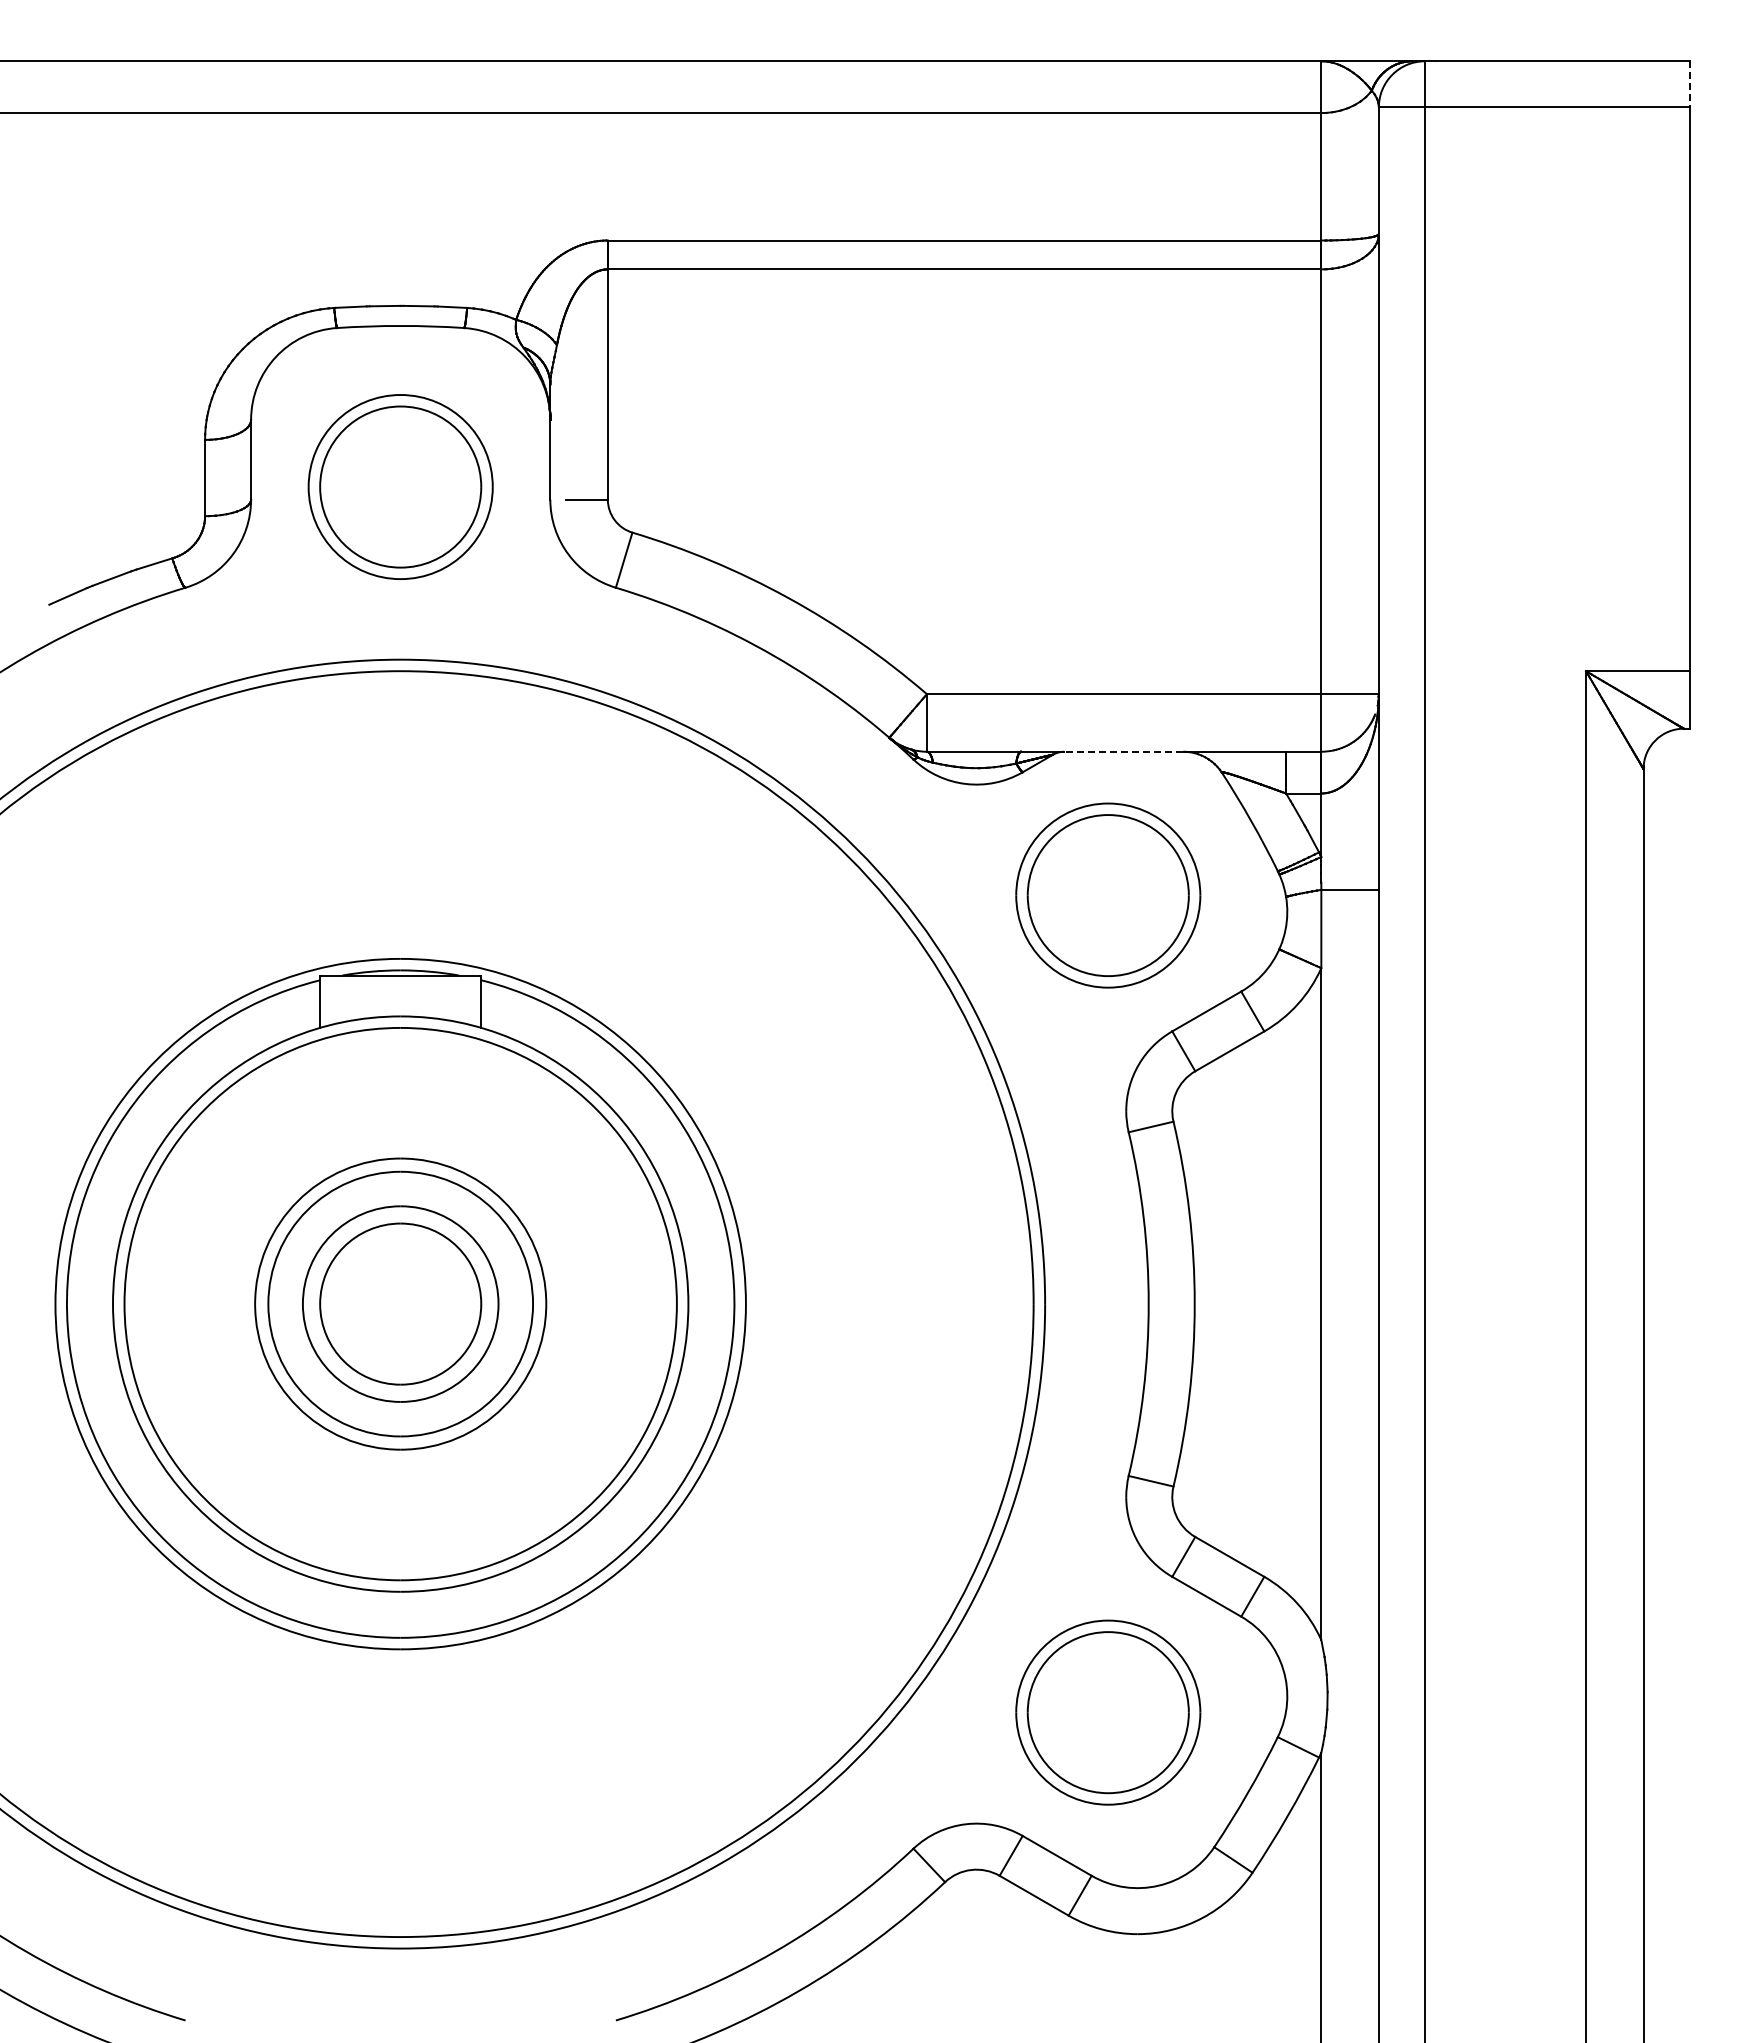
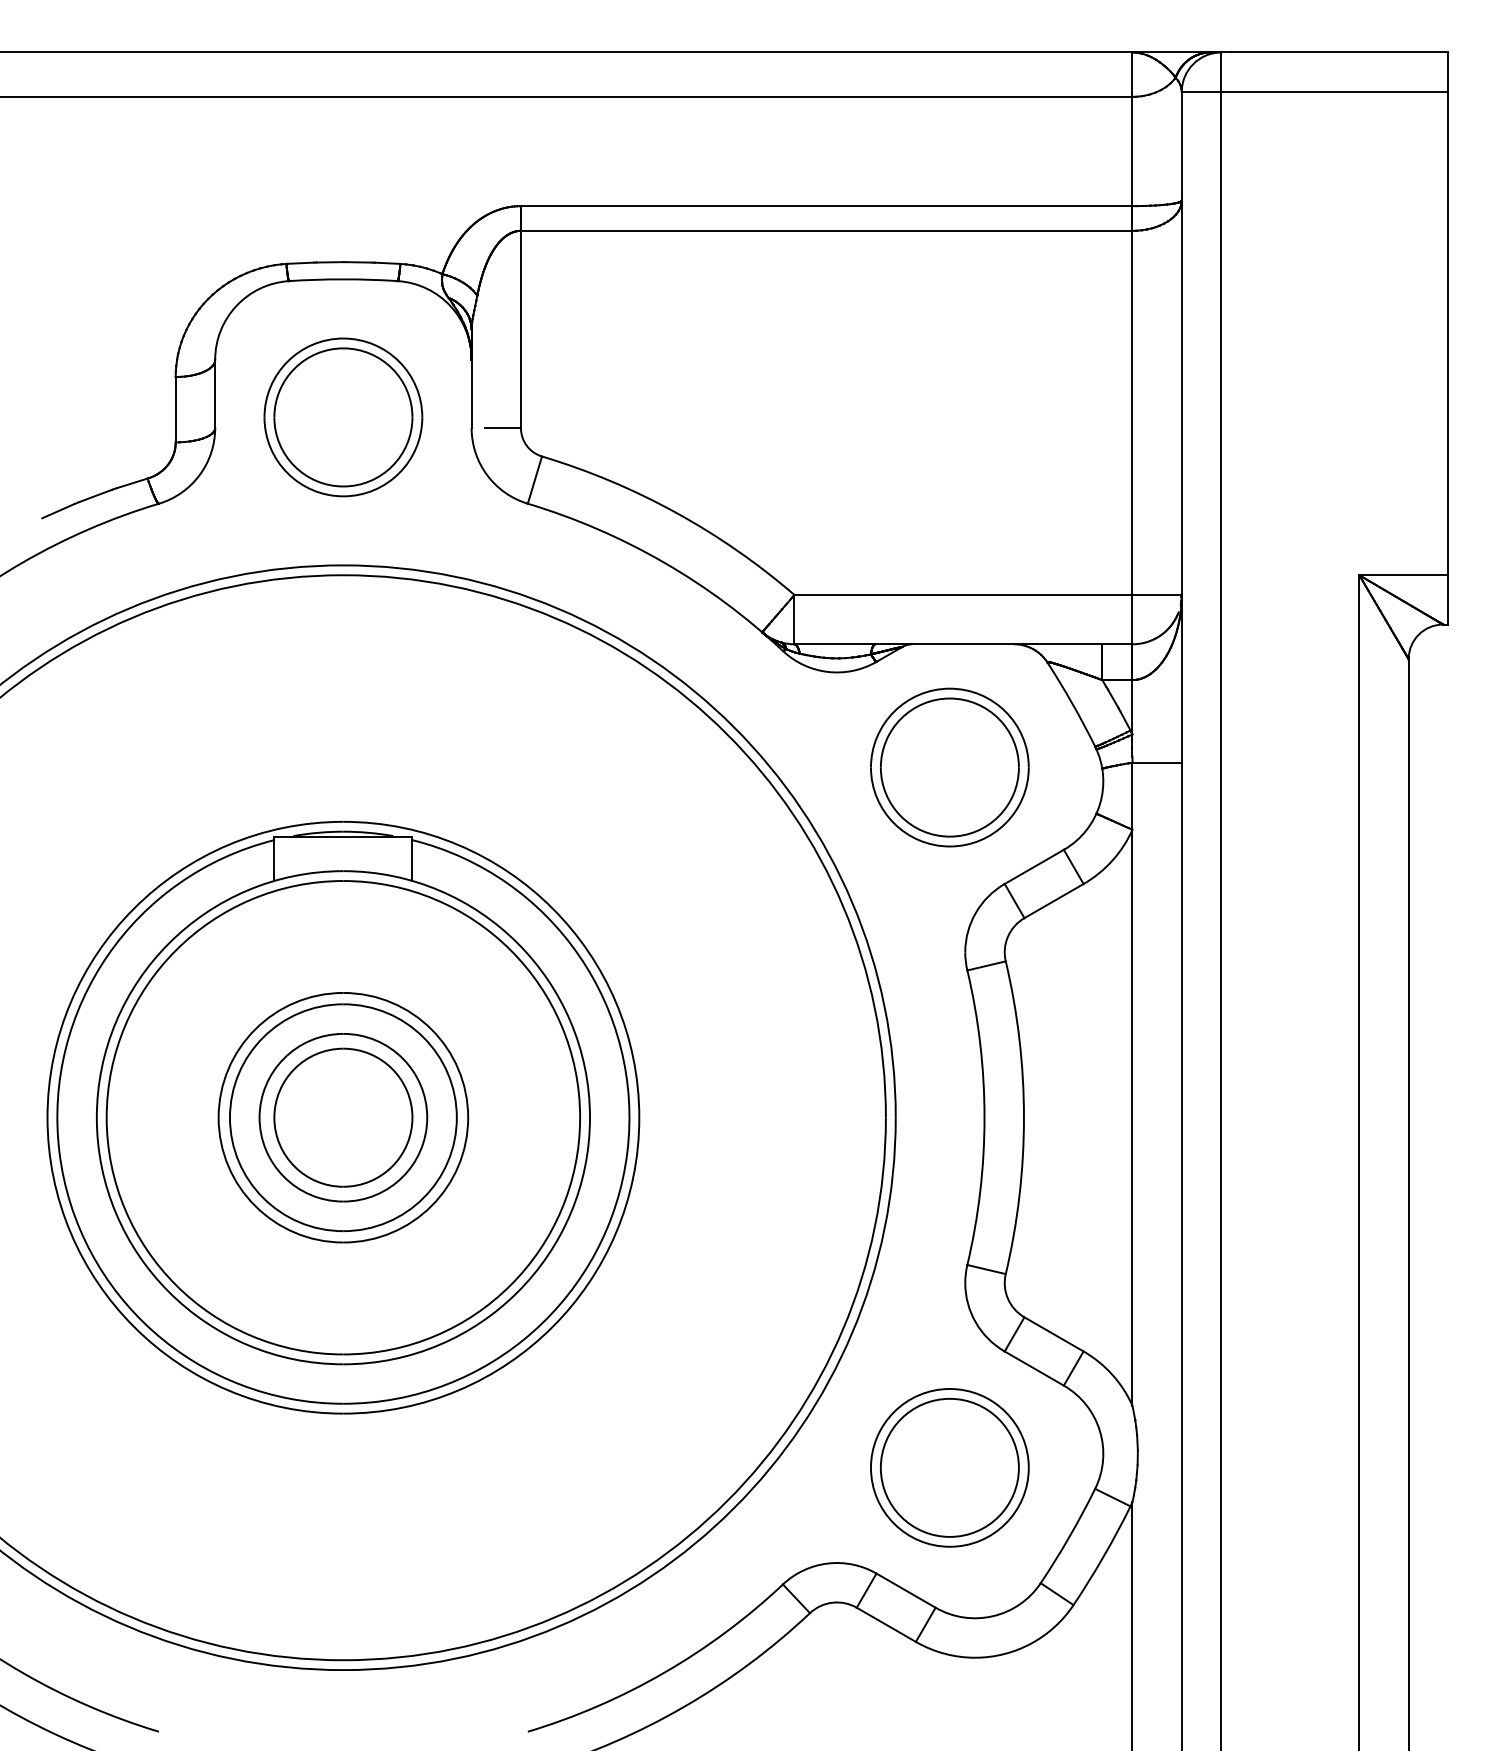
line: (1689, 84) -> (1448, 72), dashed -> solid
line: (1123, 751) -> (962, 644), dashed -> solid

